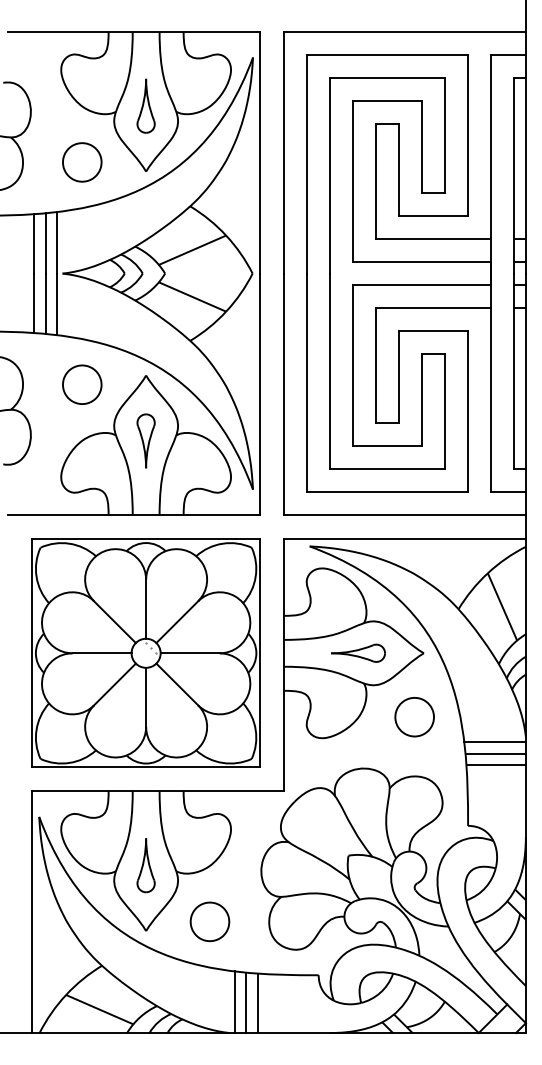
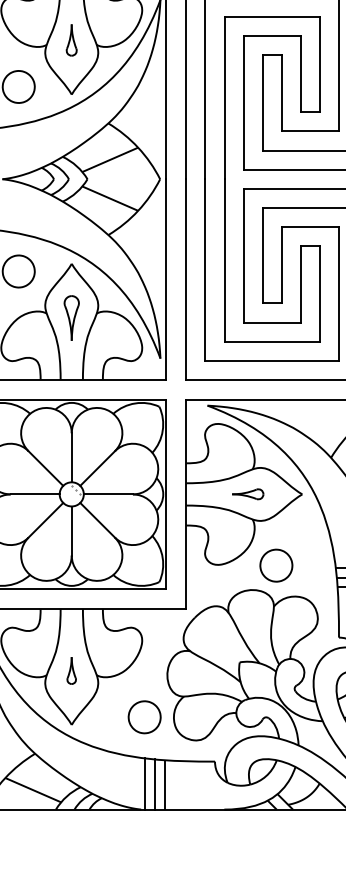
part: (145, 105) -> (71, 39), size x0.7
part: (358, 652) -> (248, 493), size x0.7
part: (414, 717) -> (276, 565), moved
part: (145, 865) -> (71, 670), size x0.6
part: (209, 921) -> (144, 717), moved

